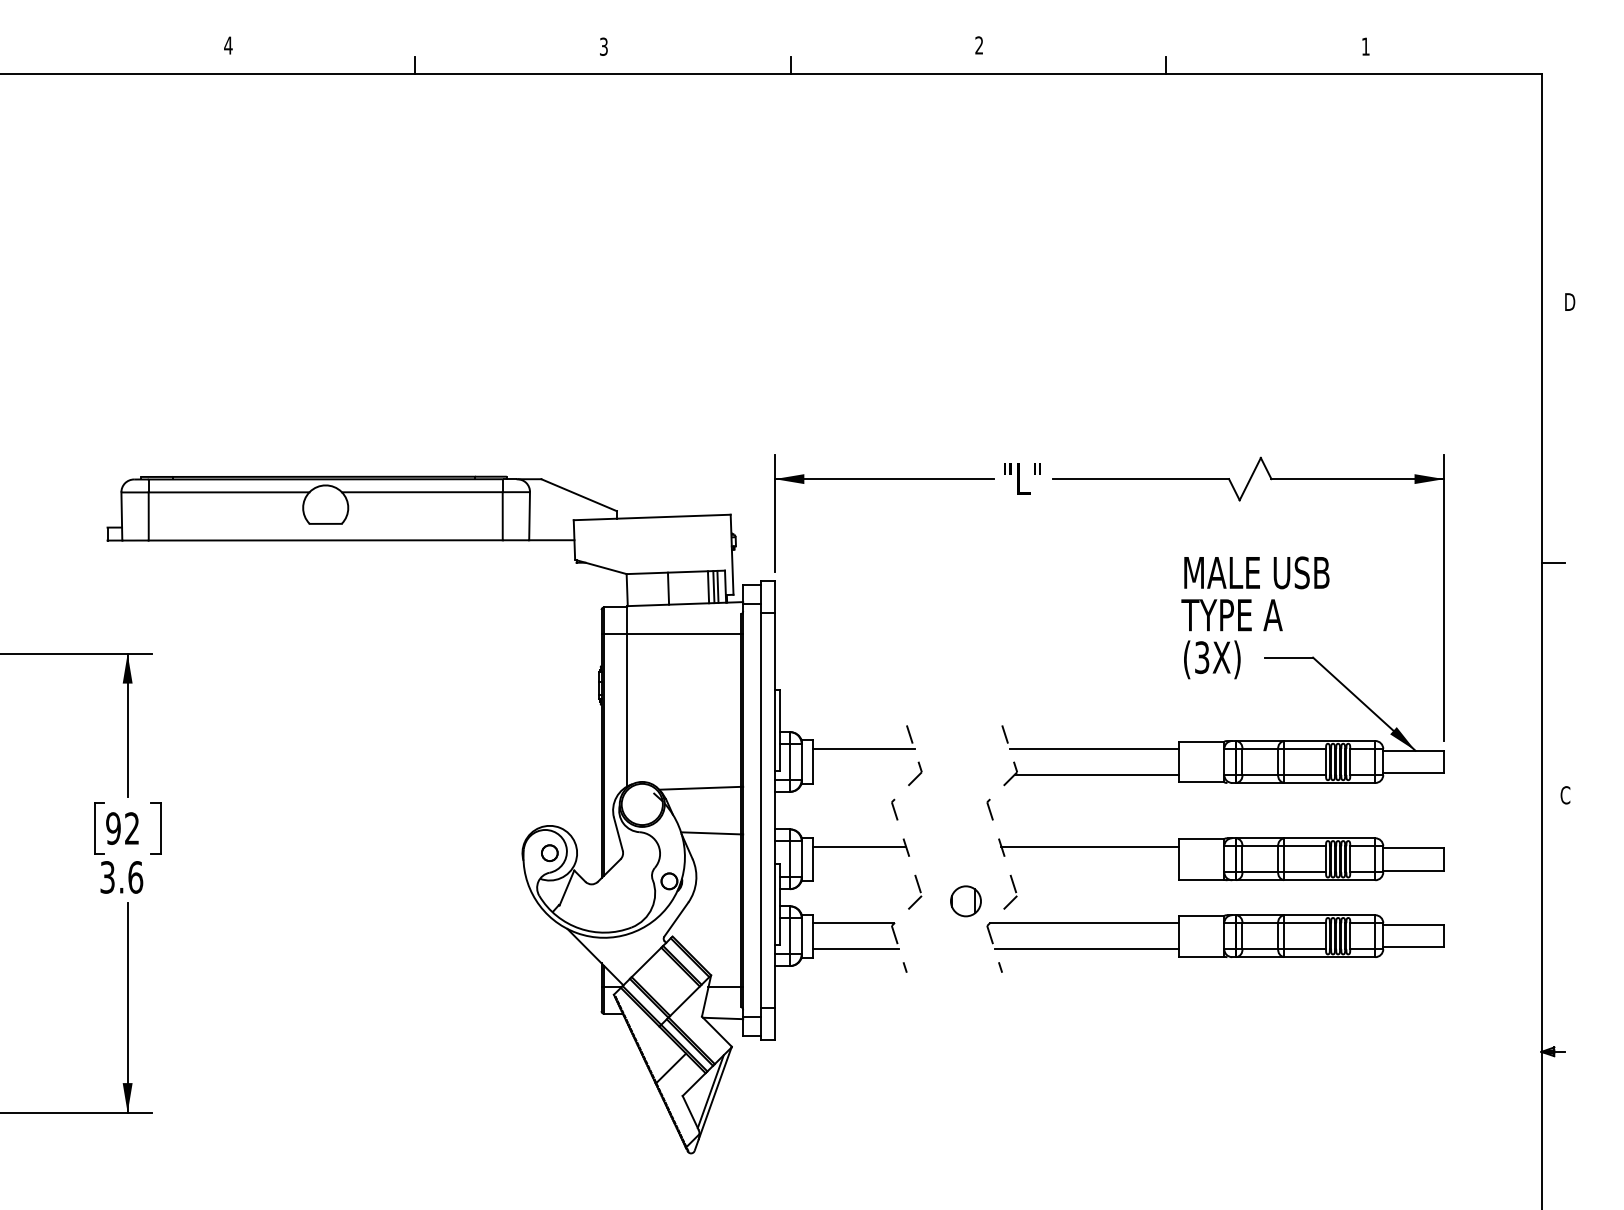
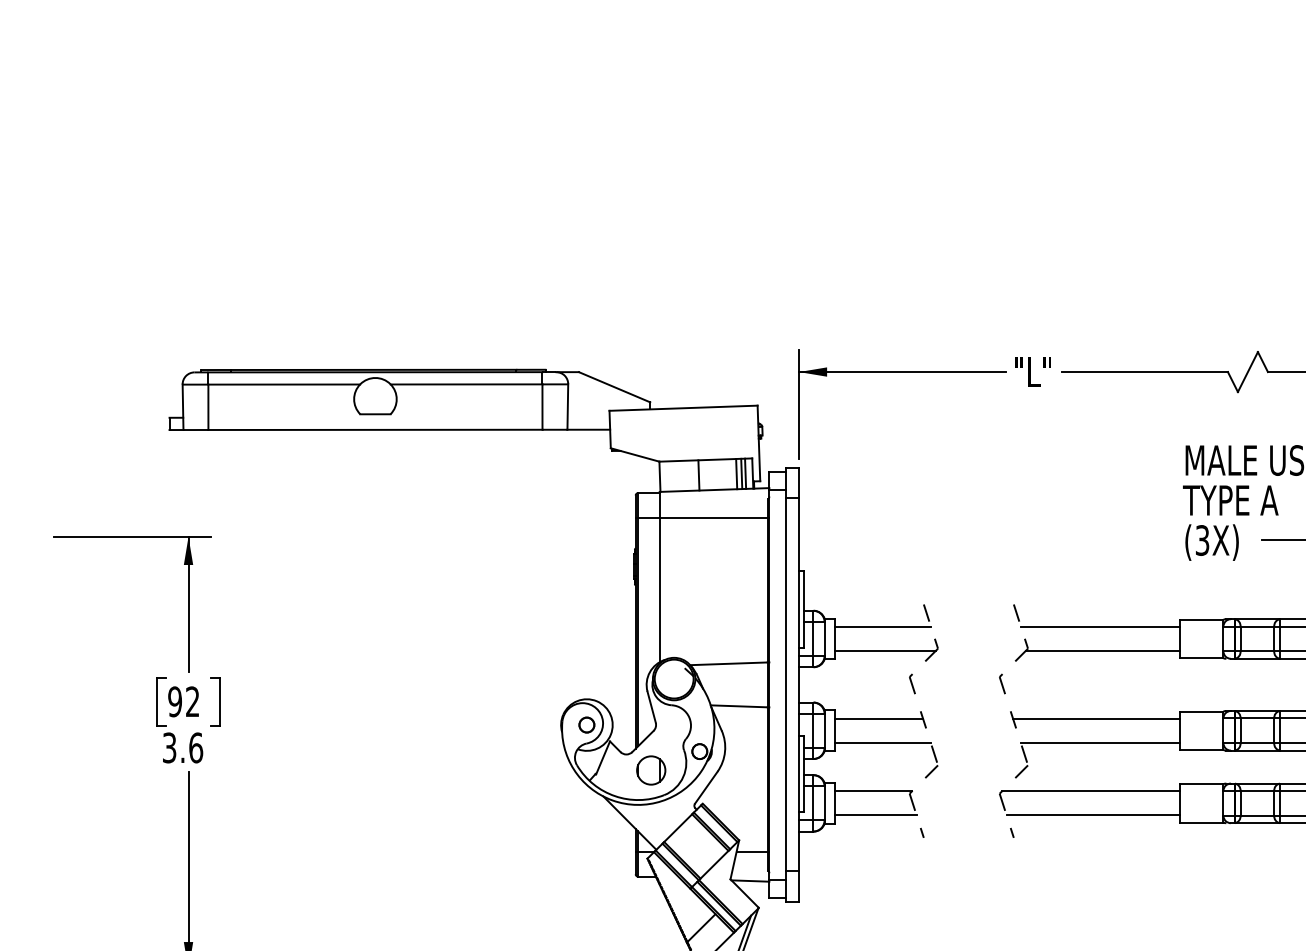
line: (866, 774) -> (885, 650), added
line: (863, 871) -> (882, 742), added
line: (1093, 871) -> (1099, 742), added
part: (965, 901) -> (650, 770), moved

